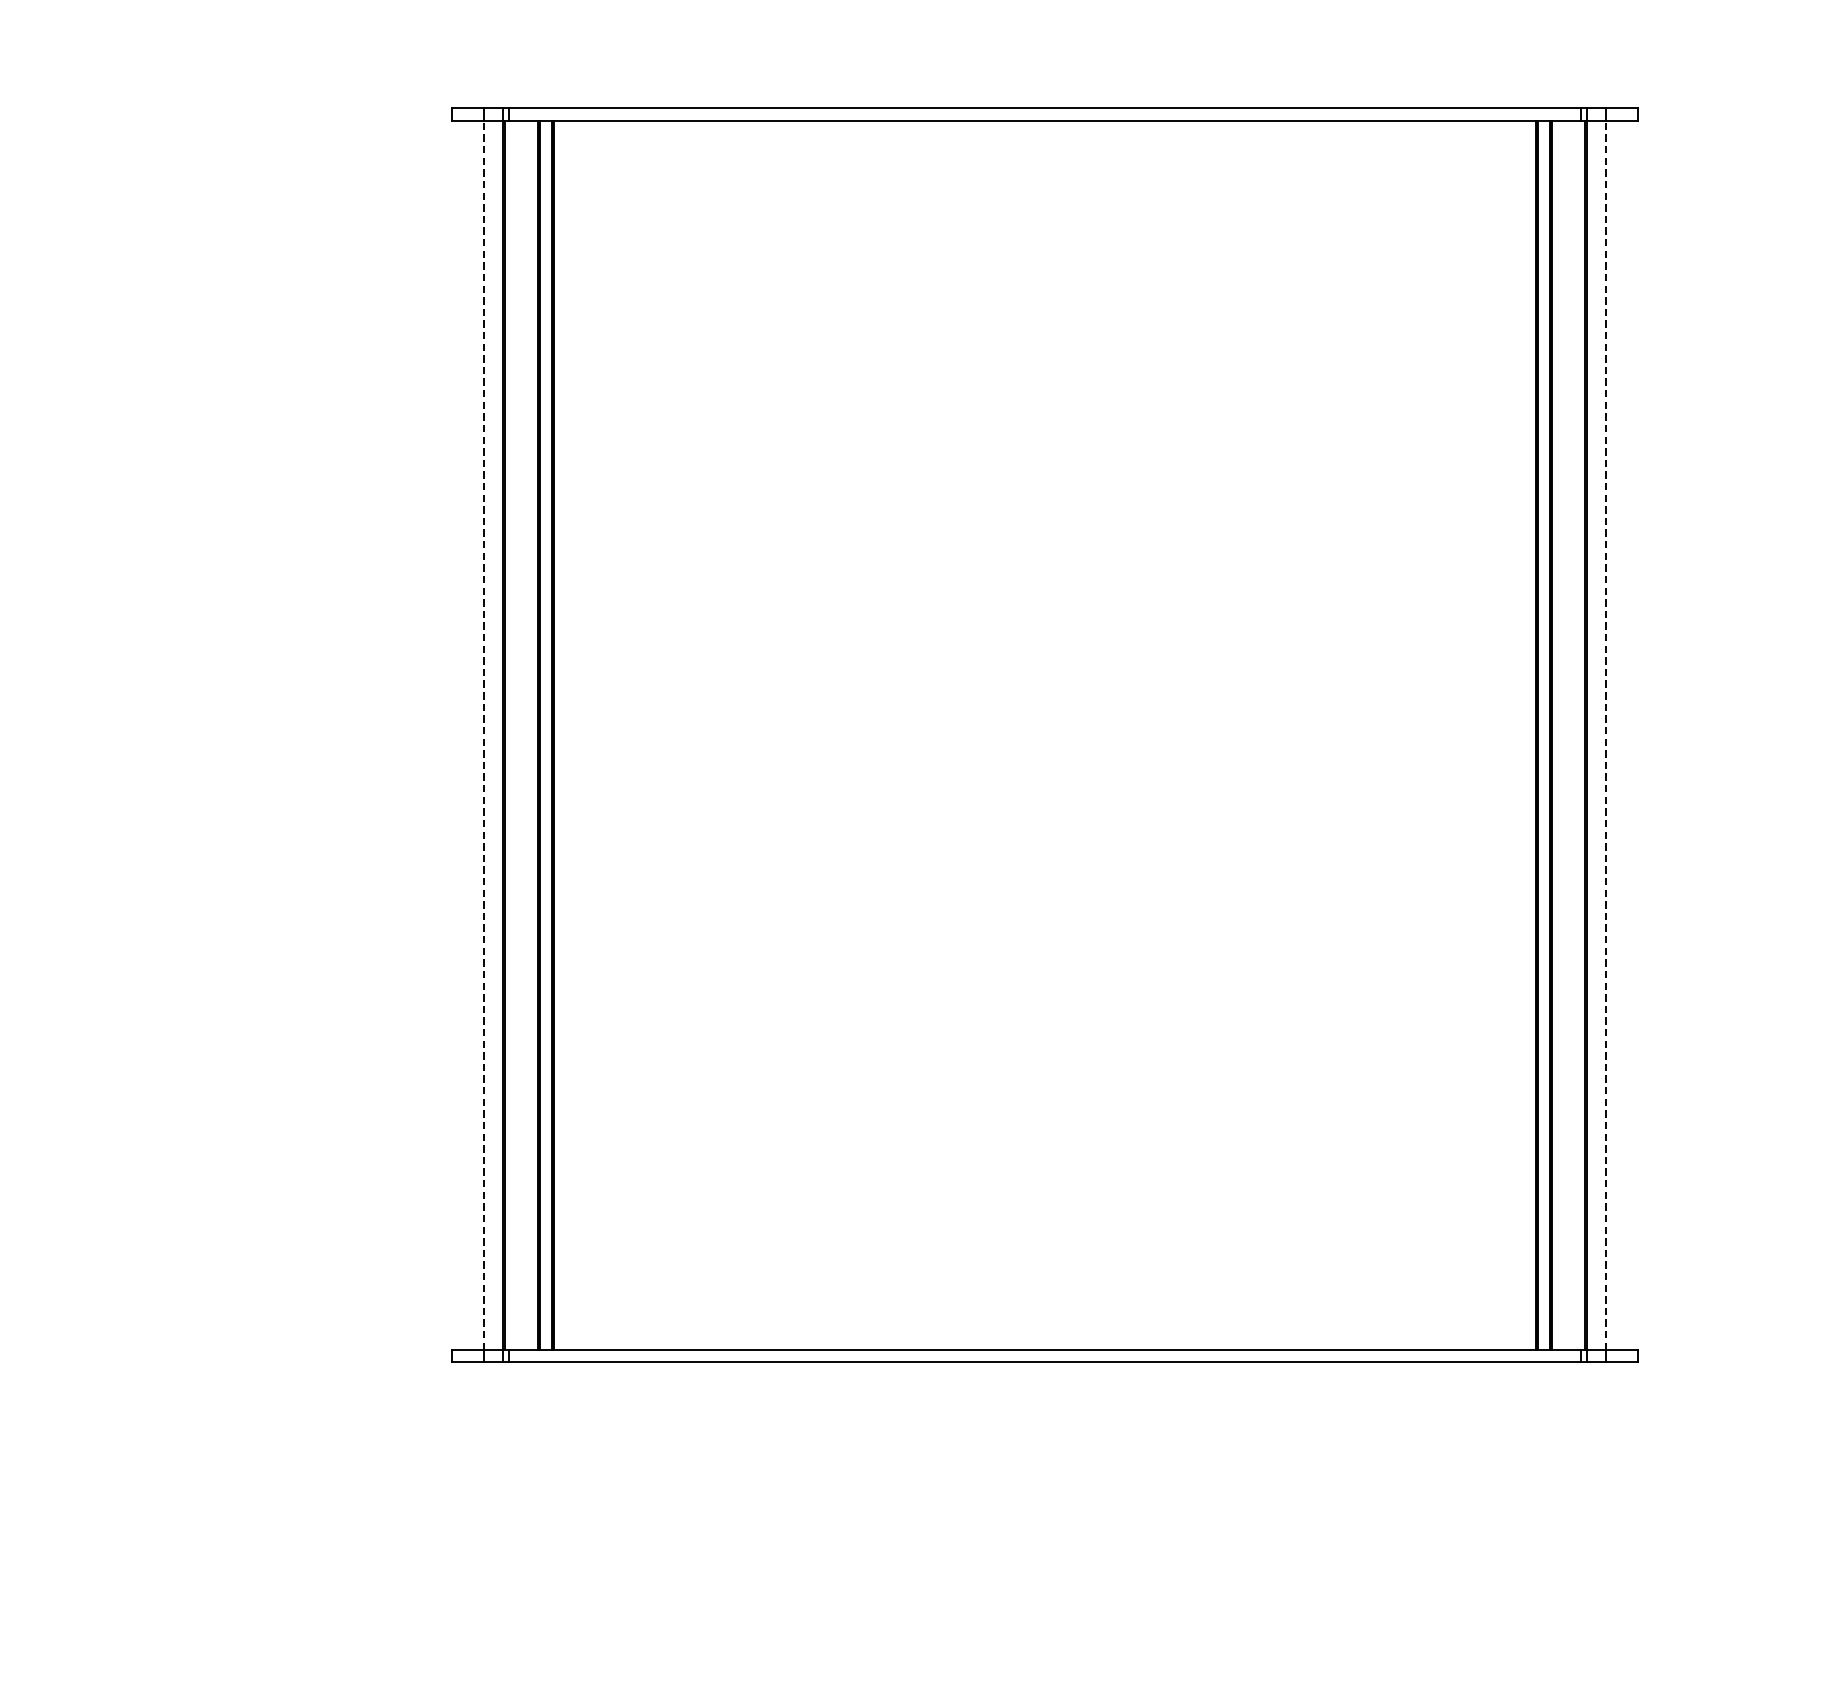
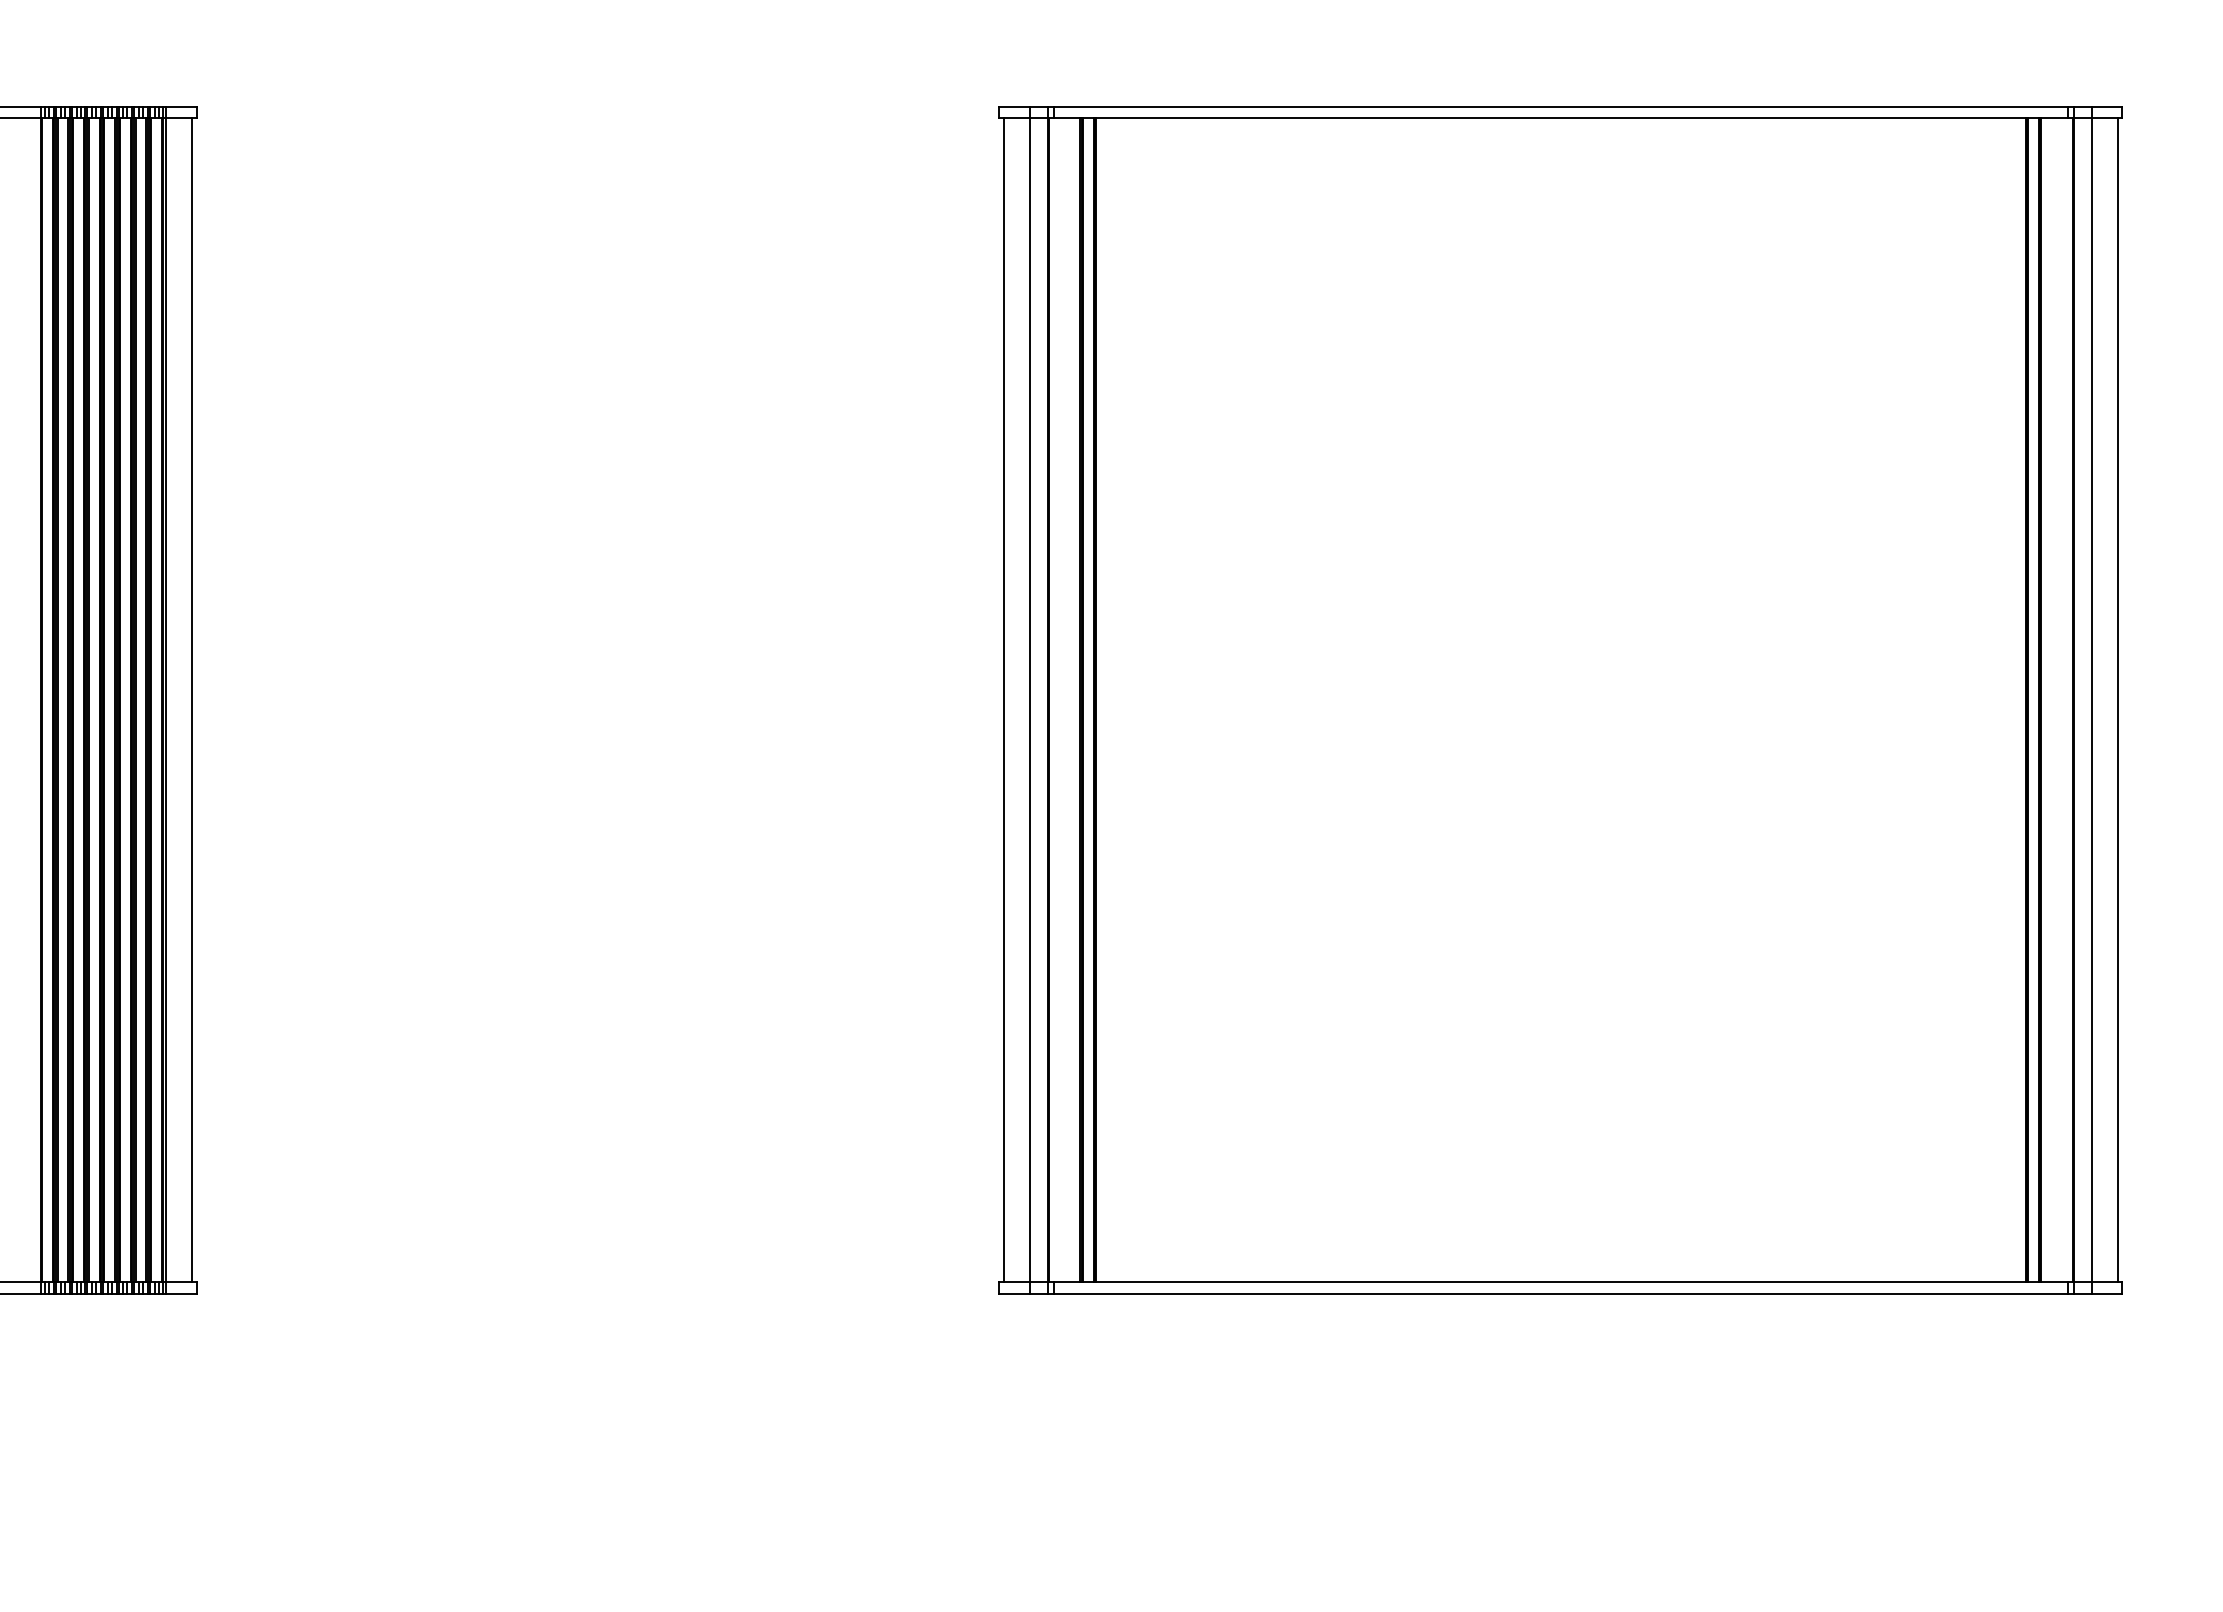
line: (483, 734) -> (1029, 699), dashed -> solid
line: (1606, 734) -> (2092, 699), dashed -> solid
line: (457, 735) -> (1004, 700), added
line: (1632, 735) -> (2117, 700), added

